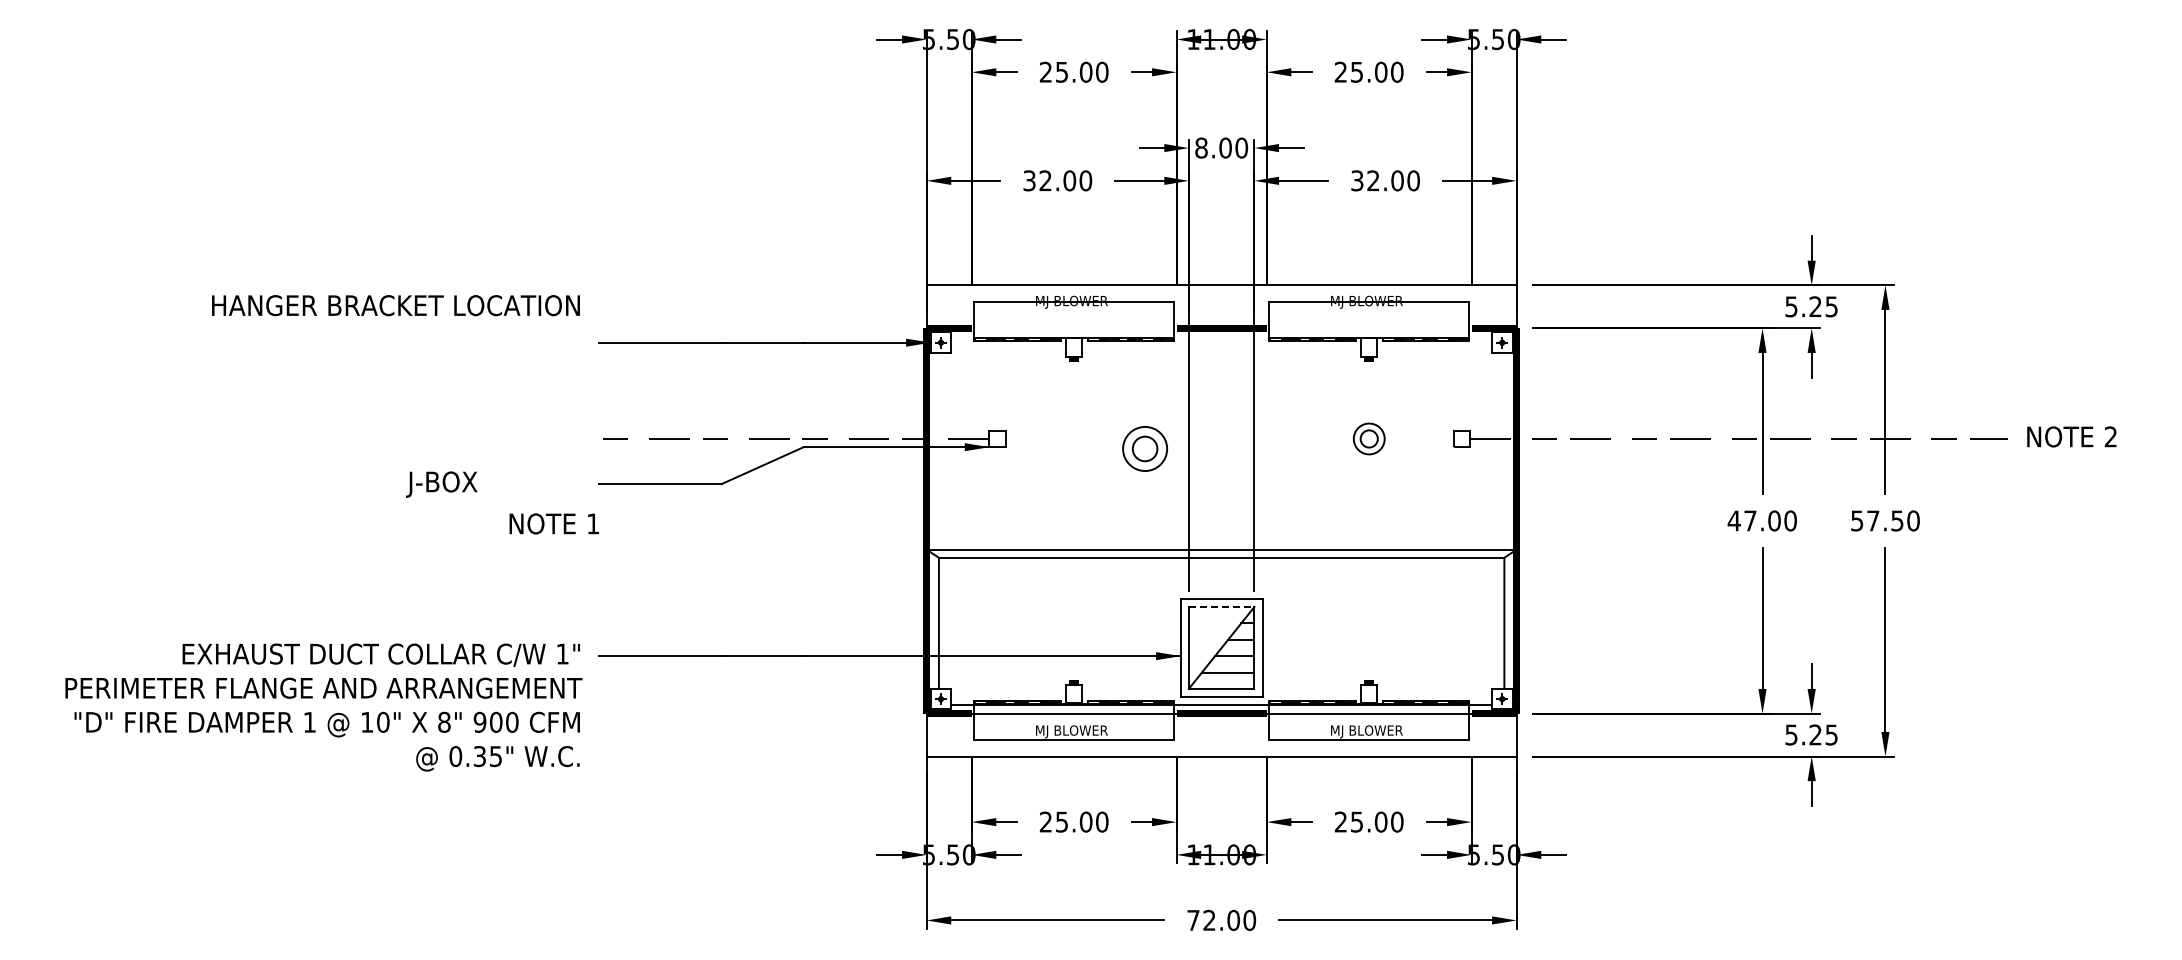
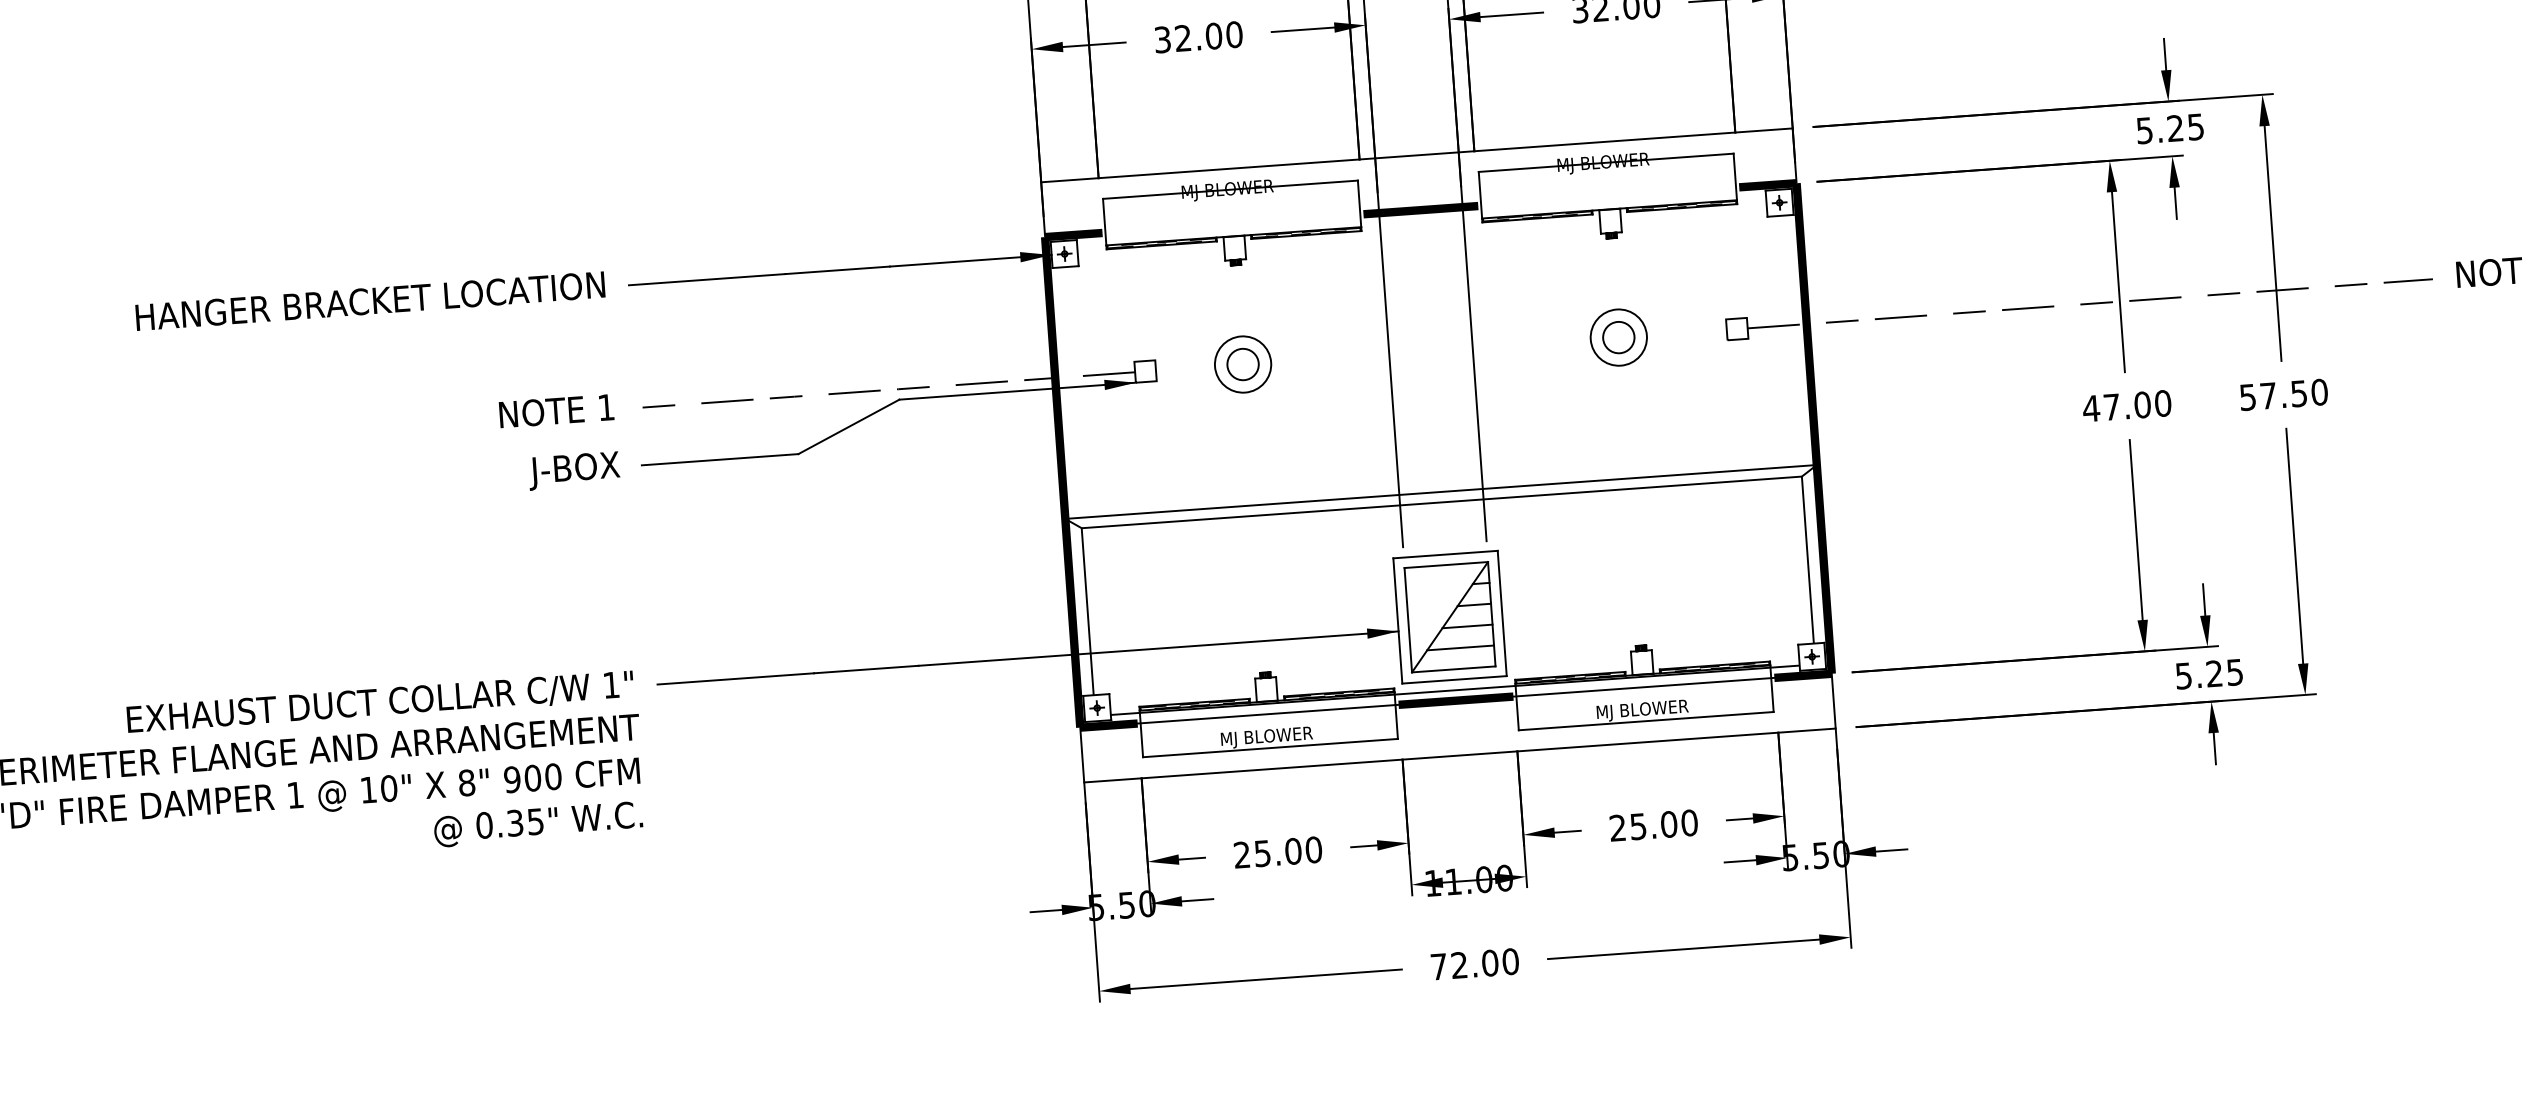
text: (395, 305) -> (369, 301), moved
part: (1369, 438) -> (1619, 336), size x1.43
part: (1145, 448) -> (1243, 363), moved
text: (441, 484) -> (573, 470), moved
text: (554, 523) -> (556, 410), moved
line: (1221, 606) -> (1446, 564), dashed -> solid

